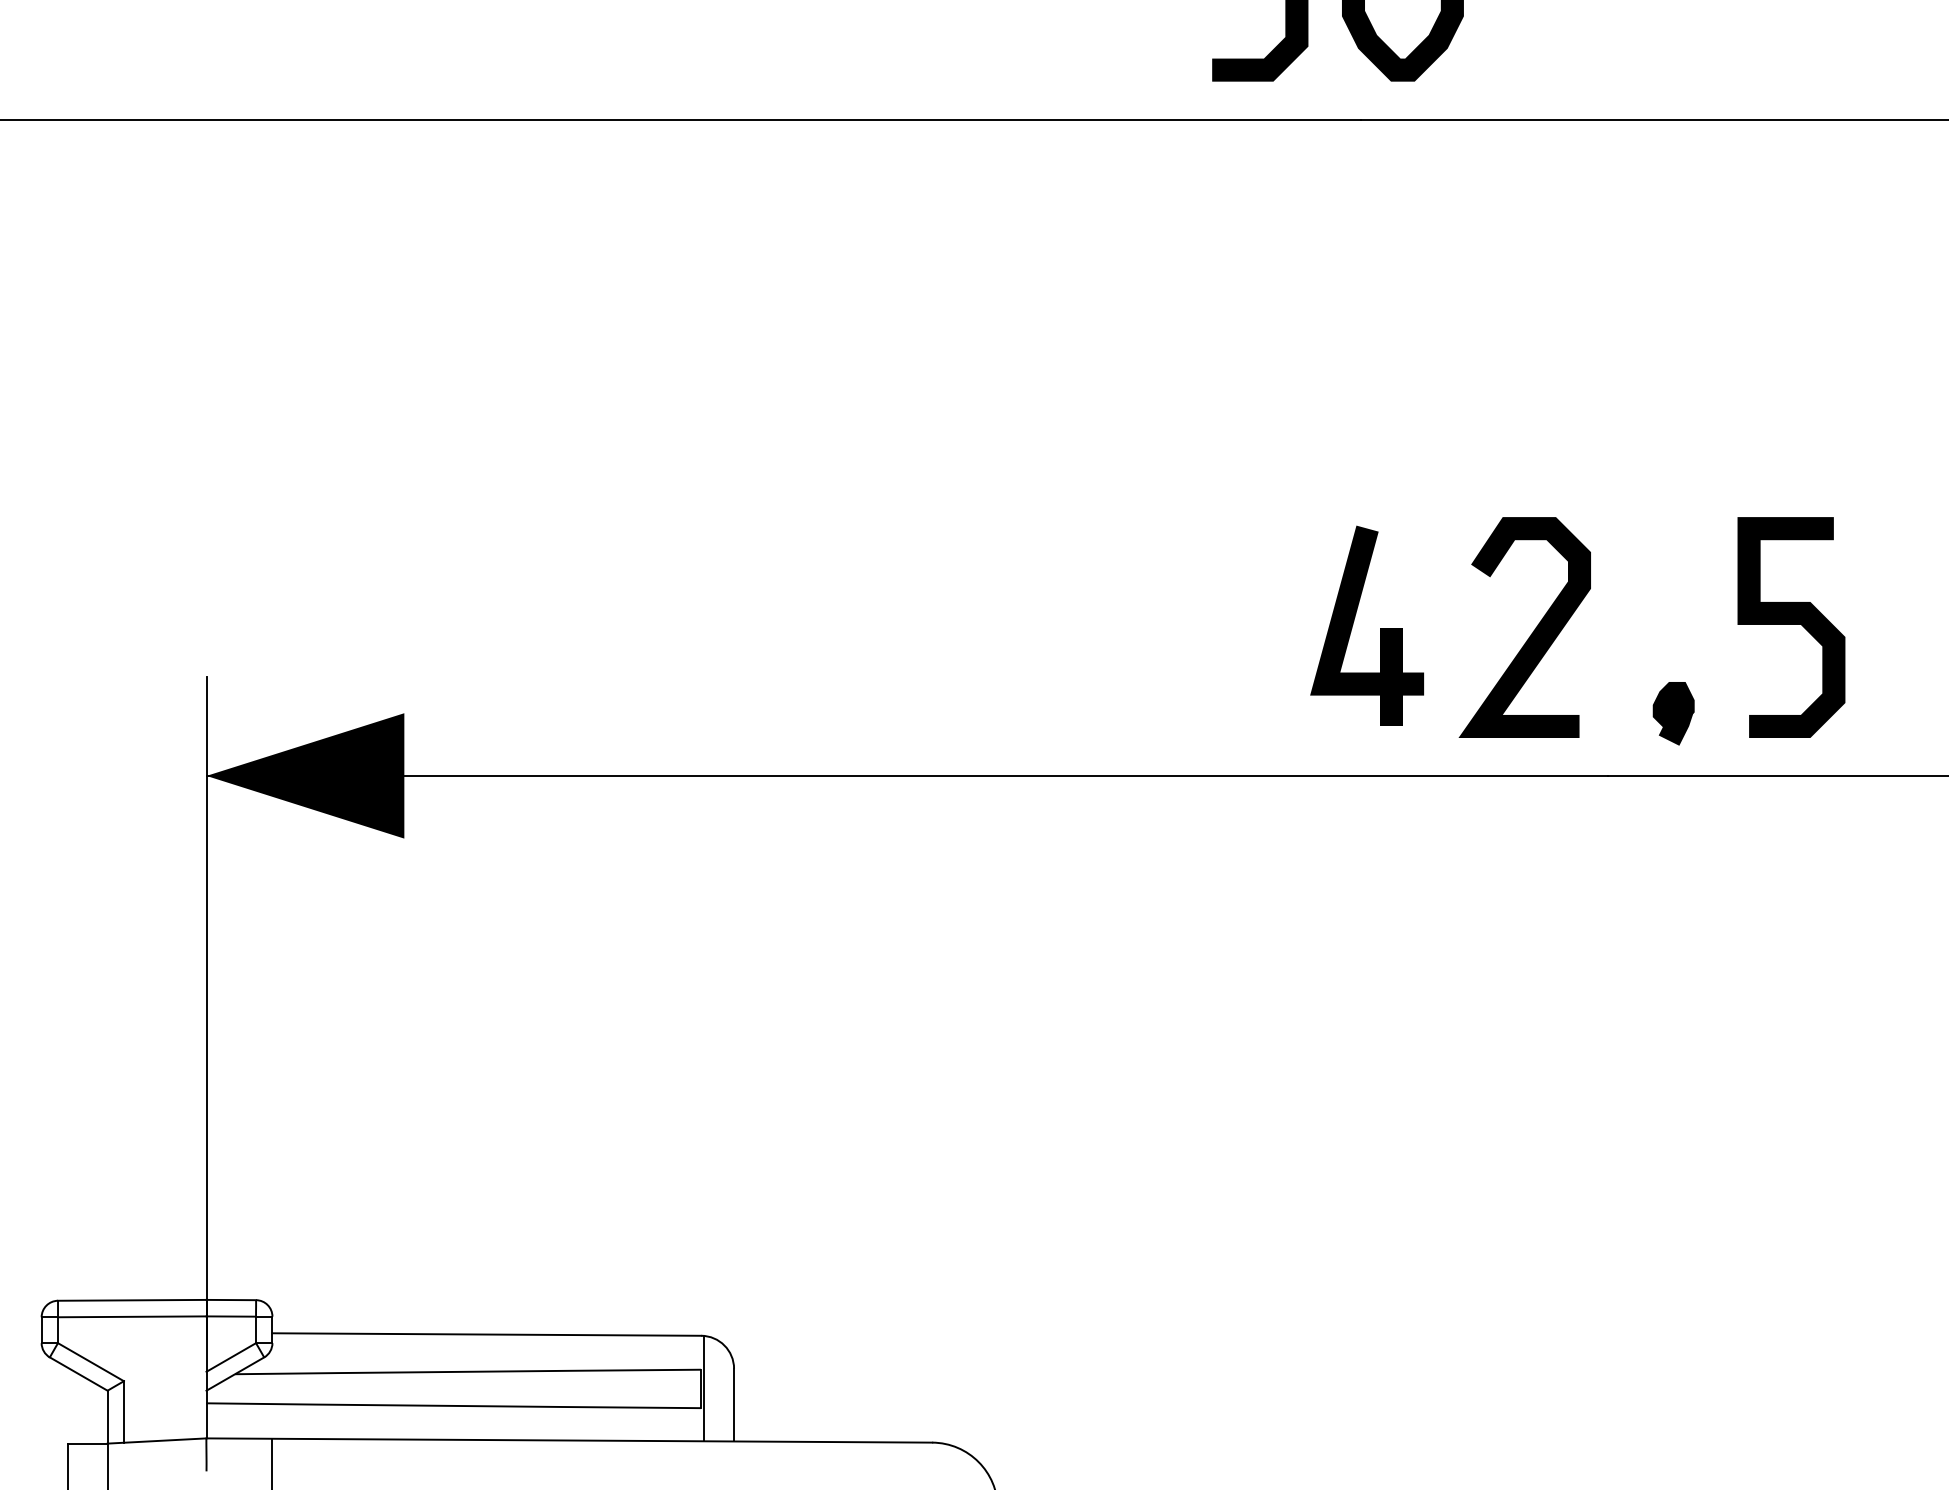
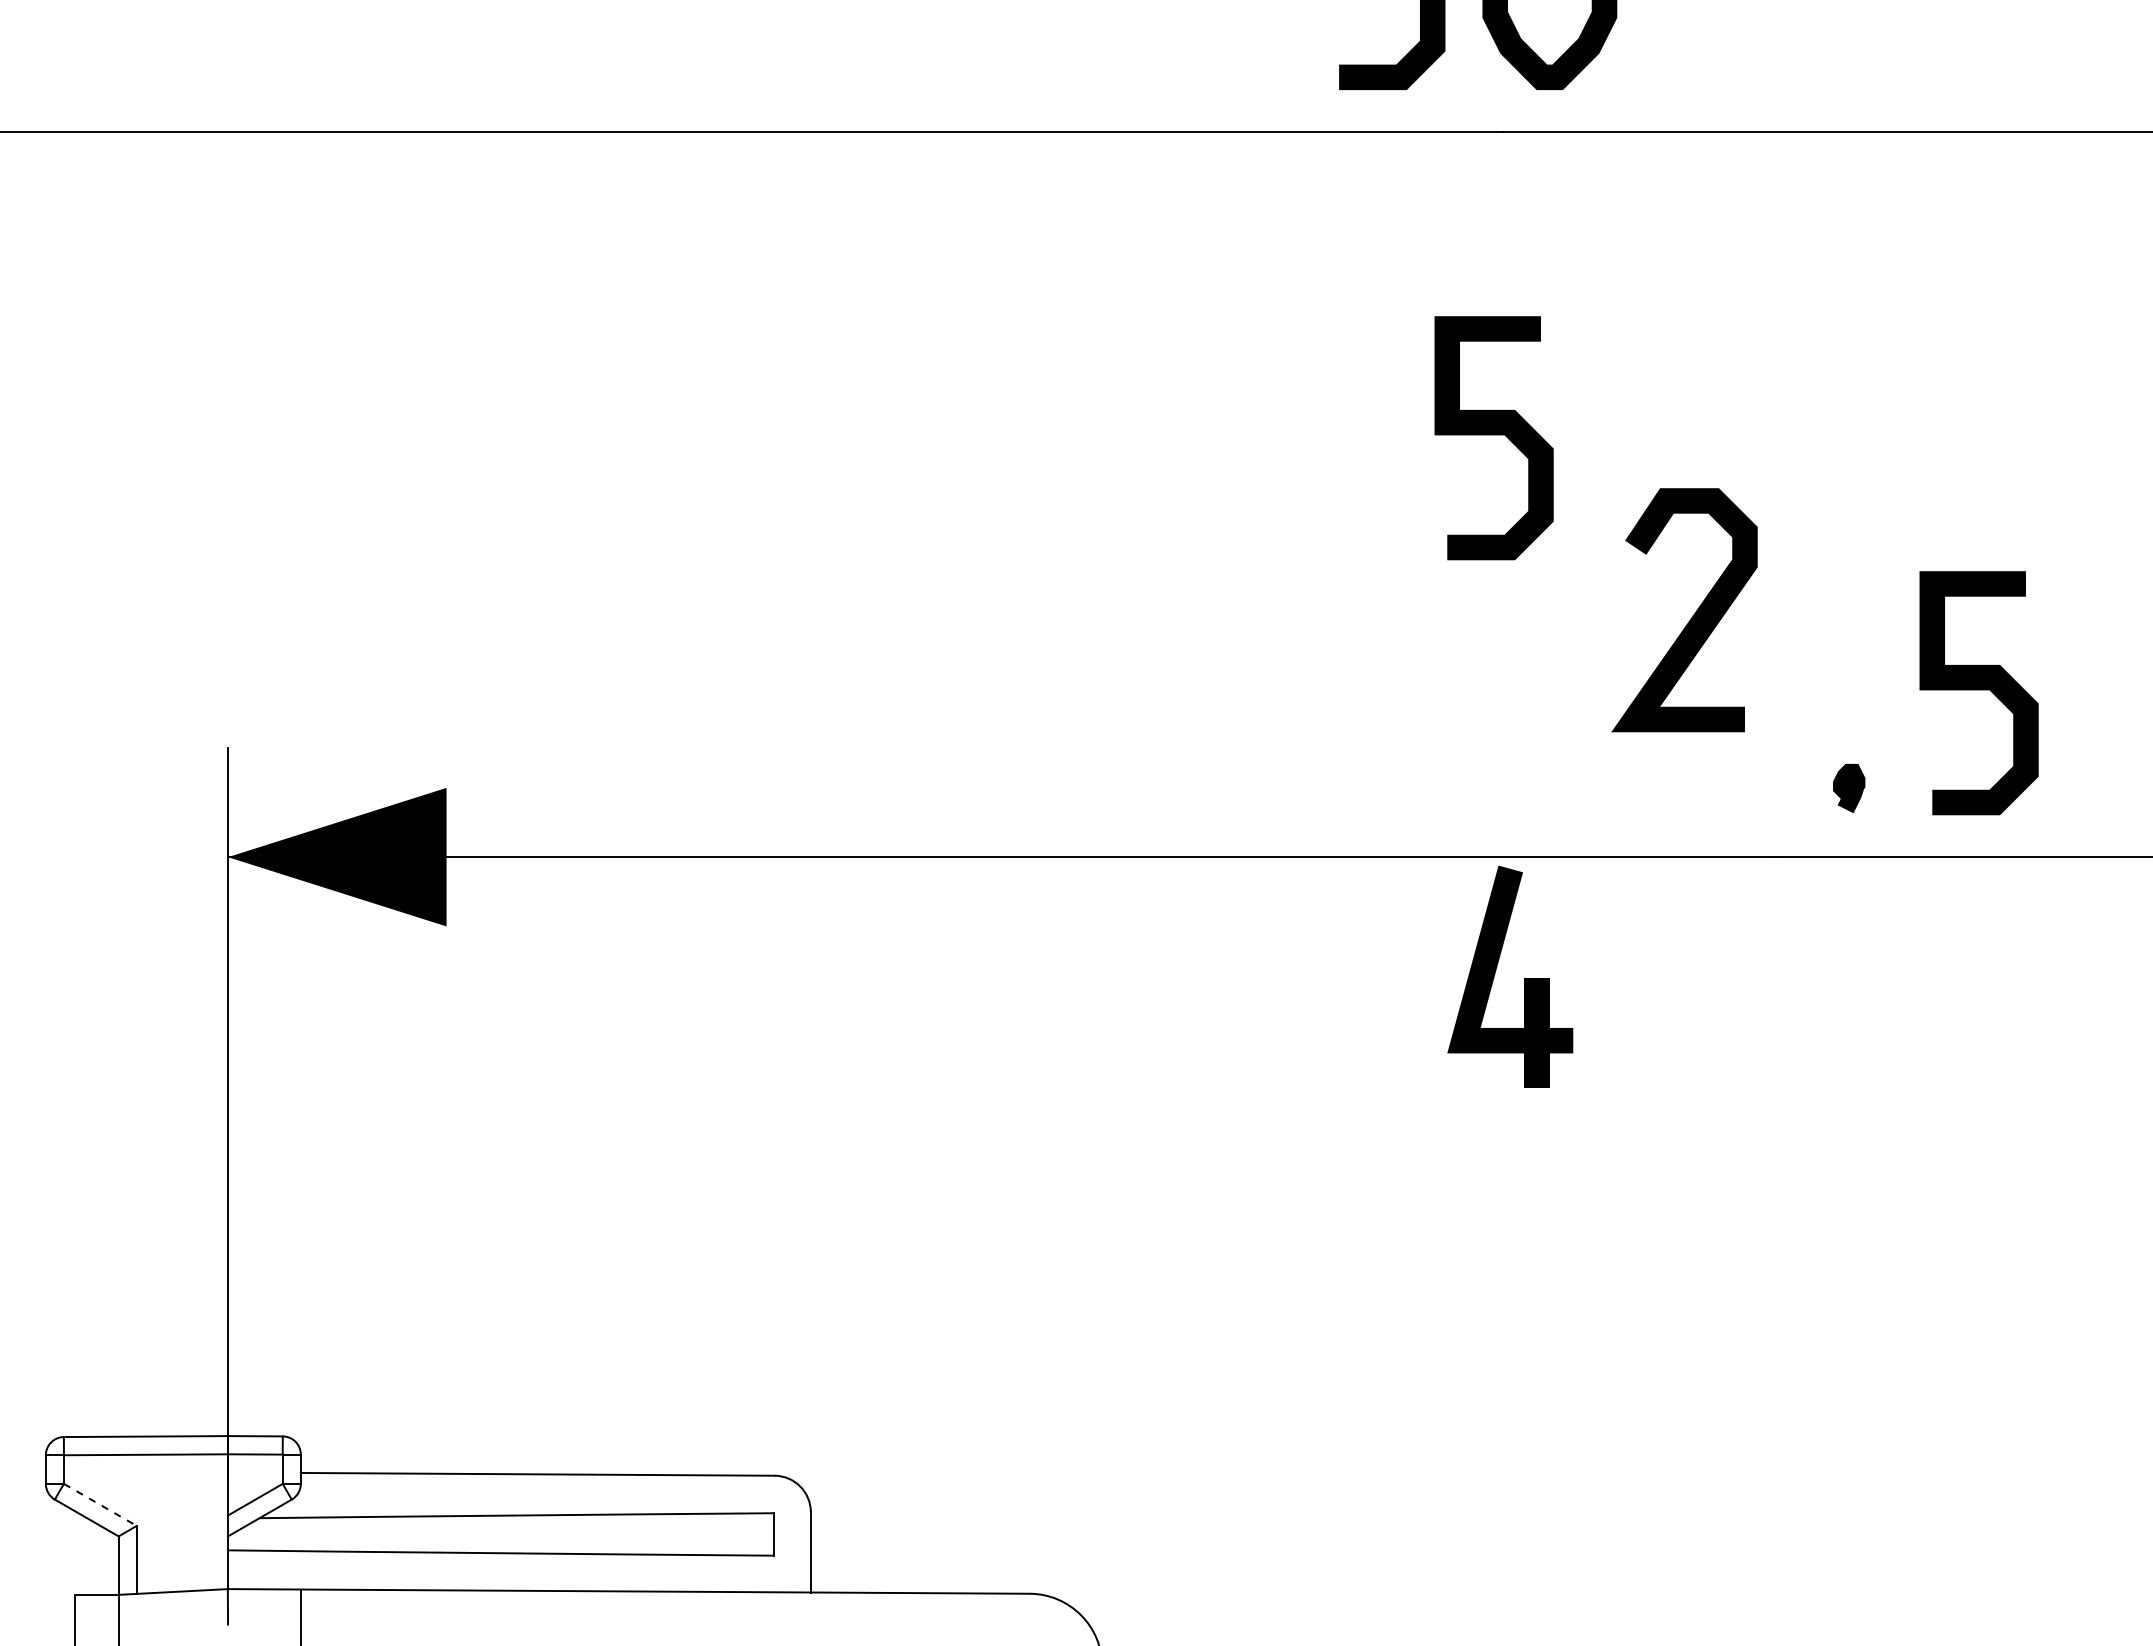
curve: (1351, 394) -> (1493, 435), added
part: (1379, 627) -> (1524, 978), moved
curve: (1532, 631) -> (1693, 614), moved
part: (1674, 713) -> (1849, 788), size x0.7
line: (91, 1362) -> (100, 1505), solid -> dashed
line: (704, 1388) -> (778, 1533), removed

